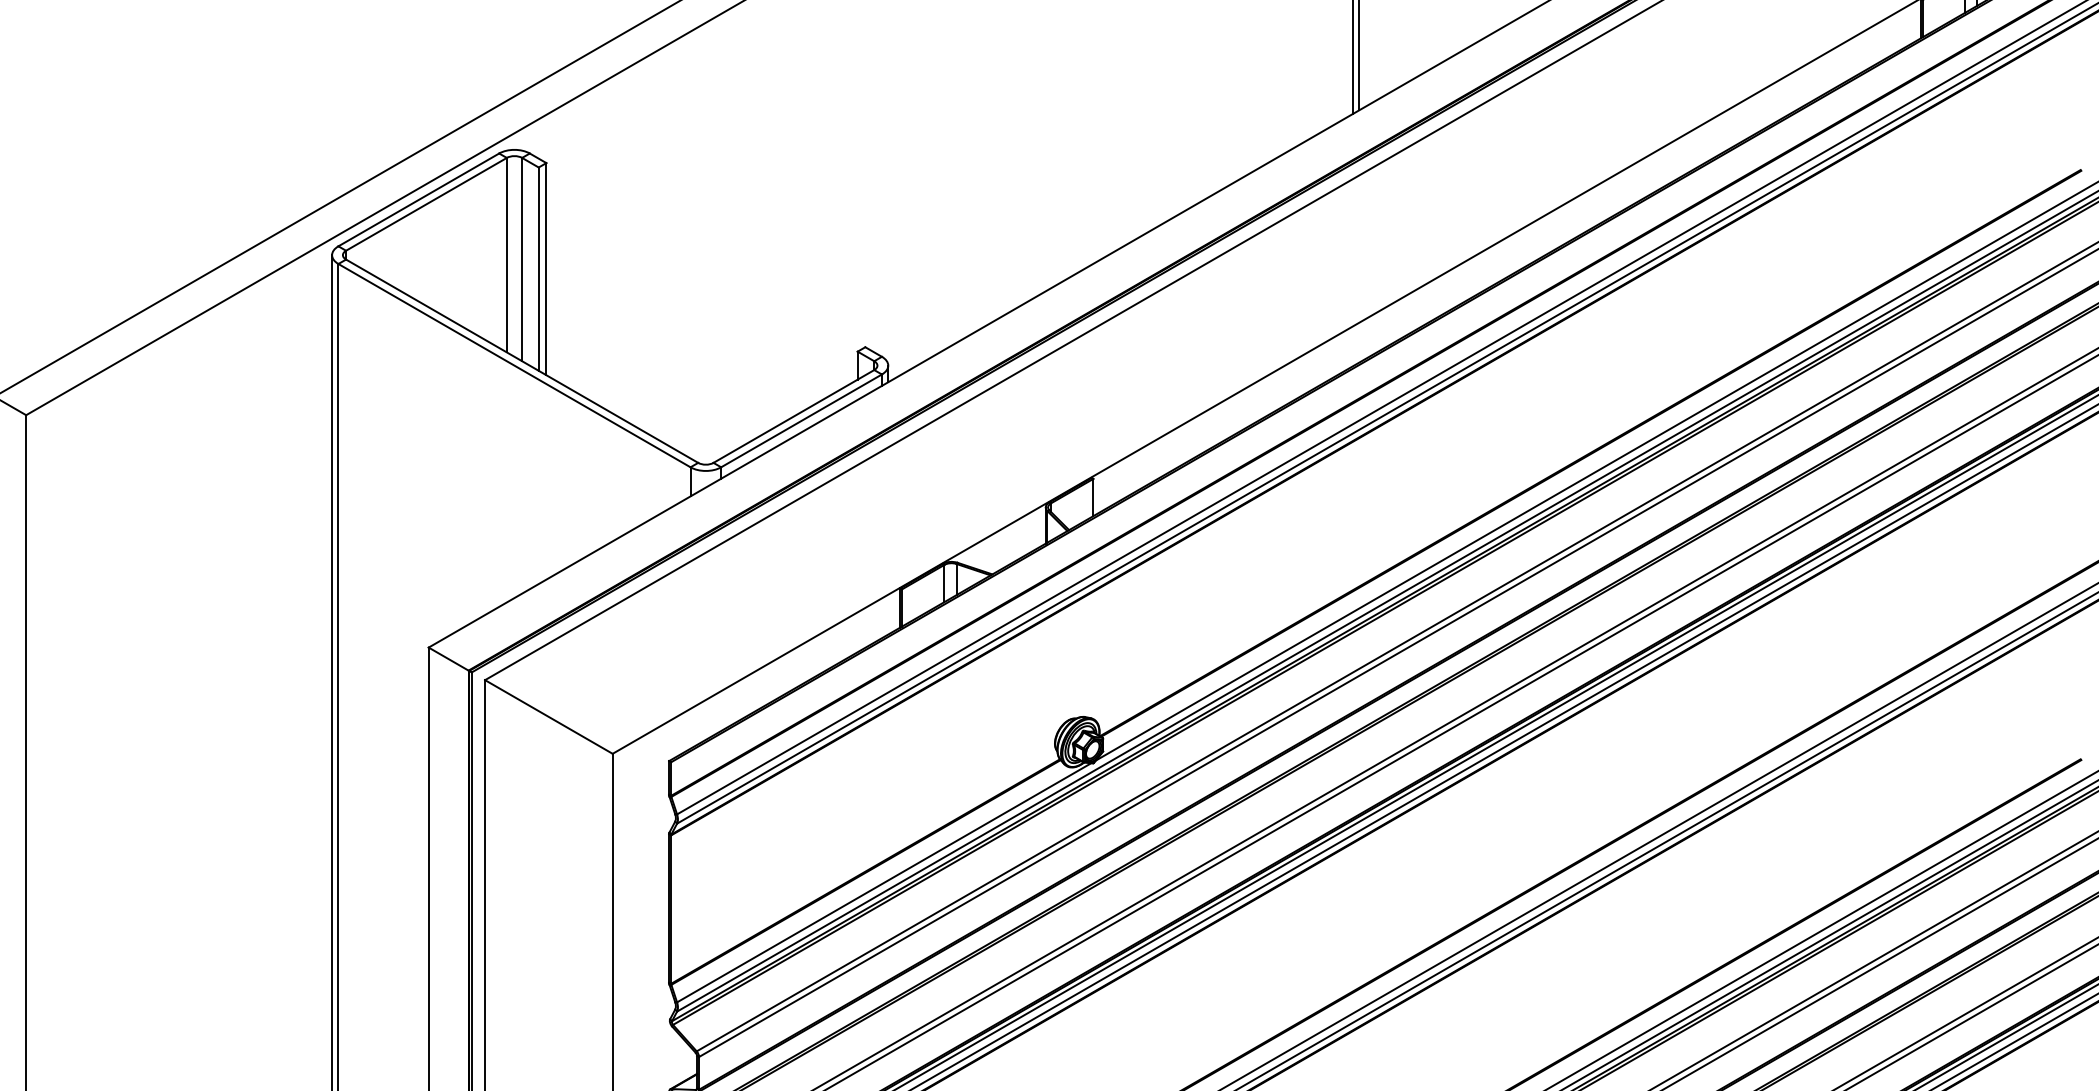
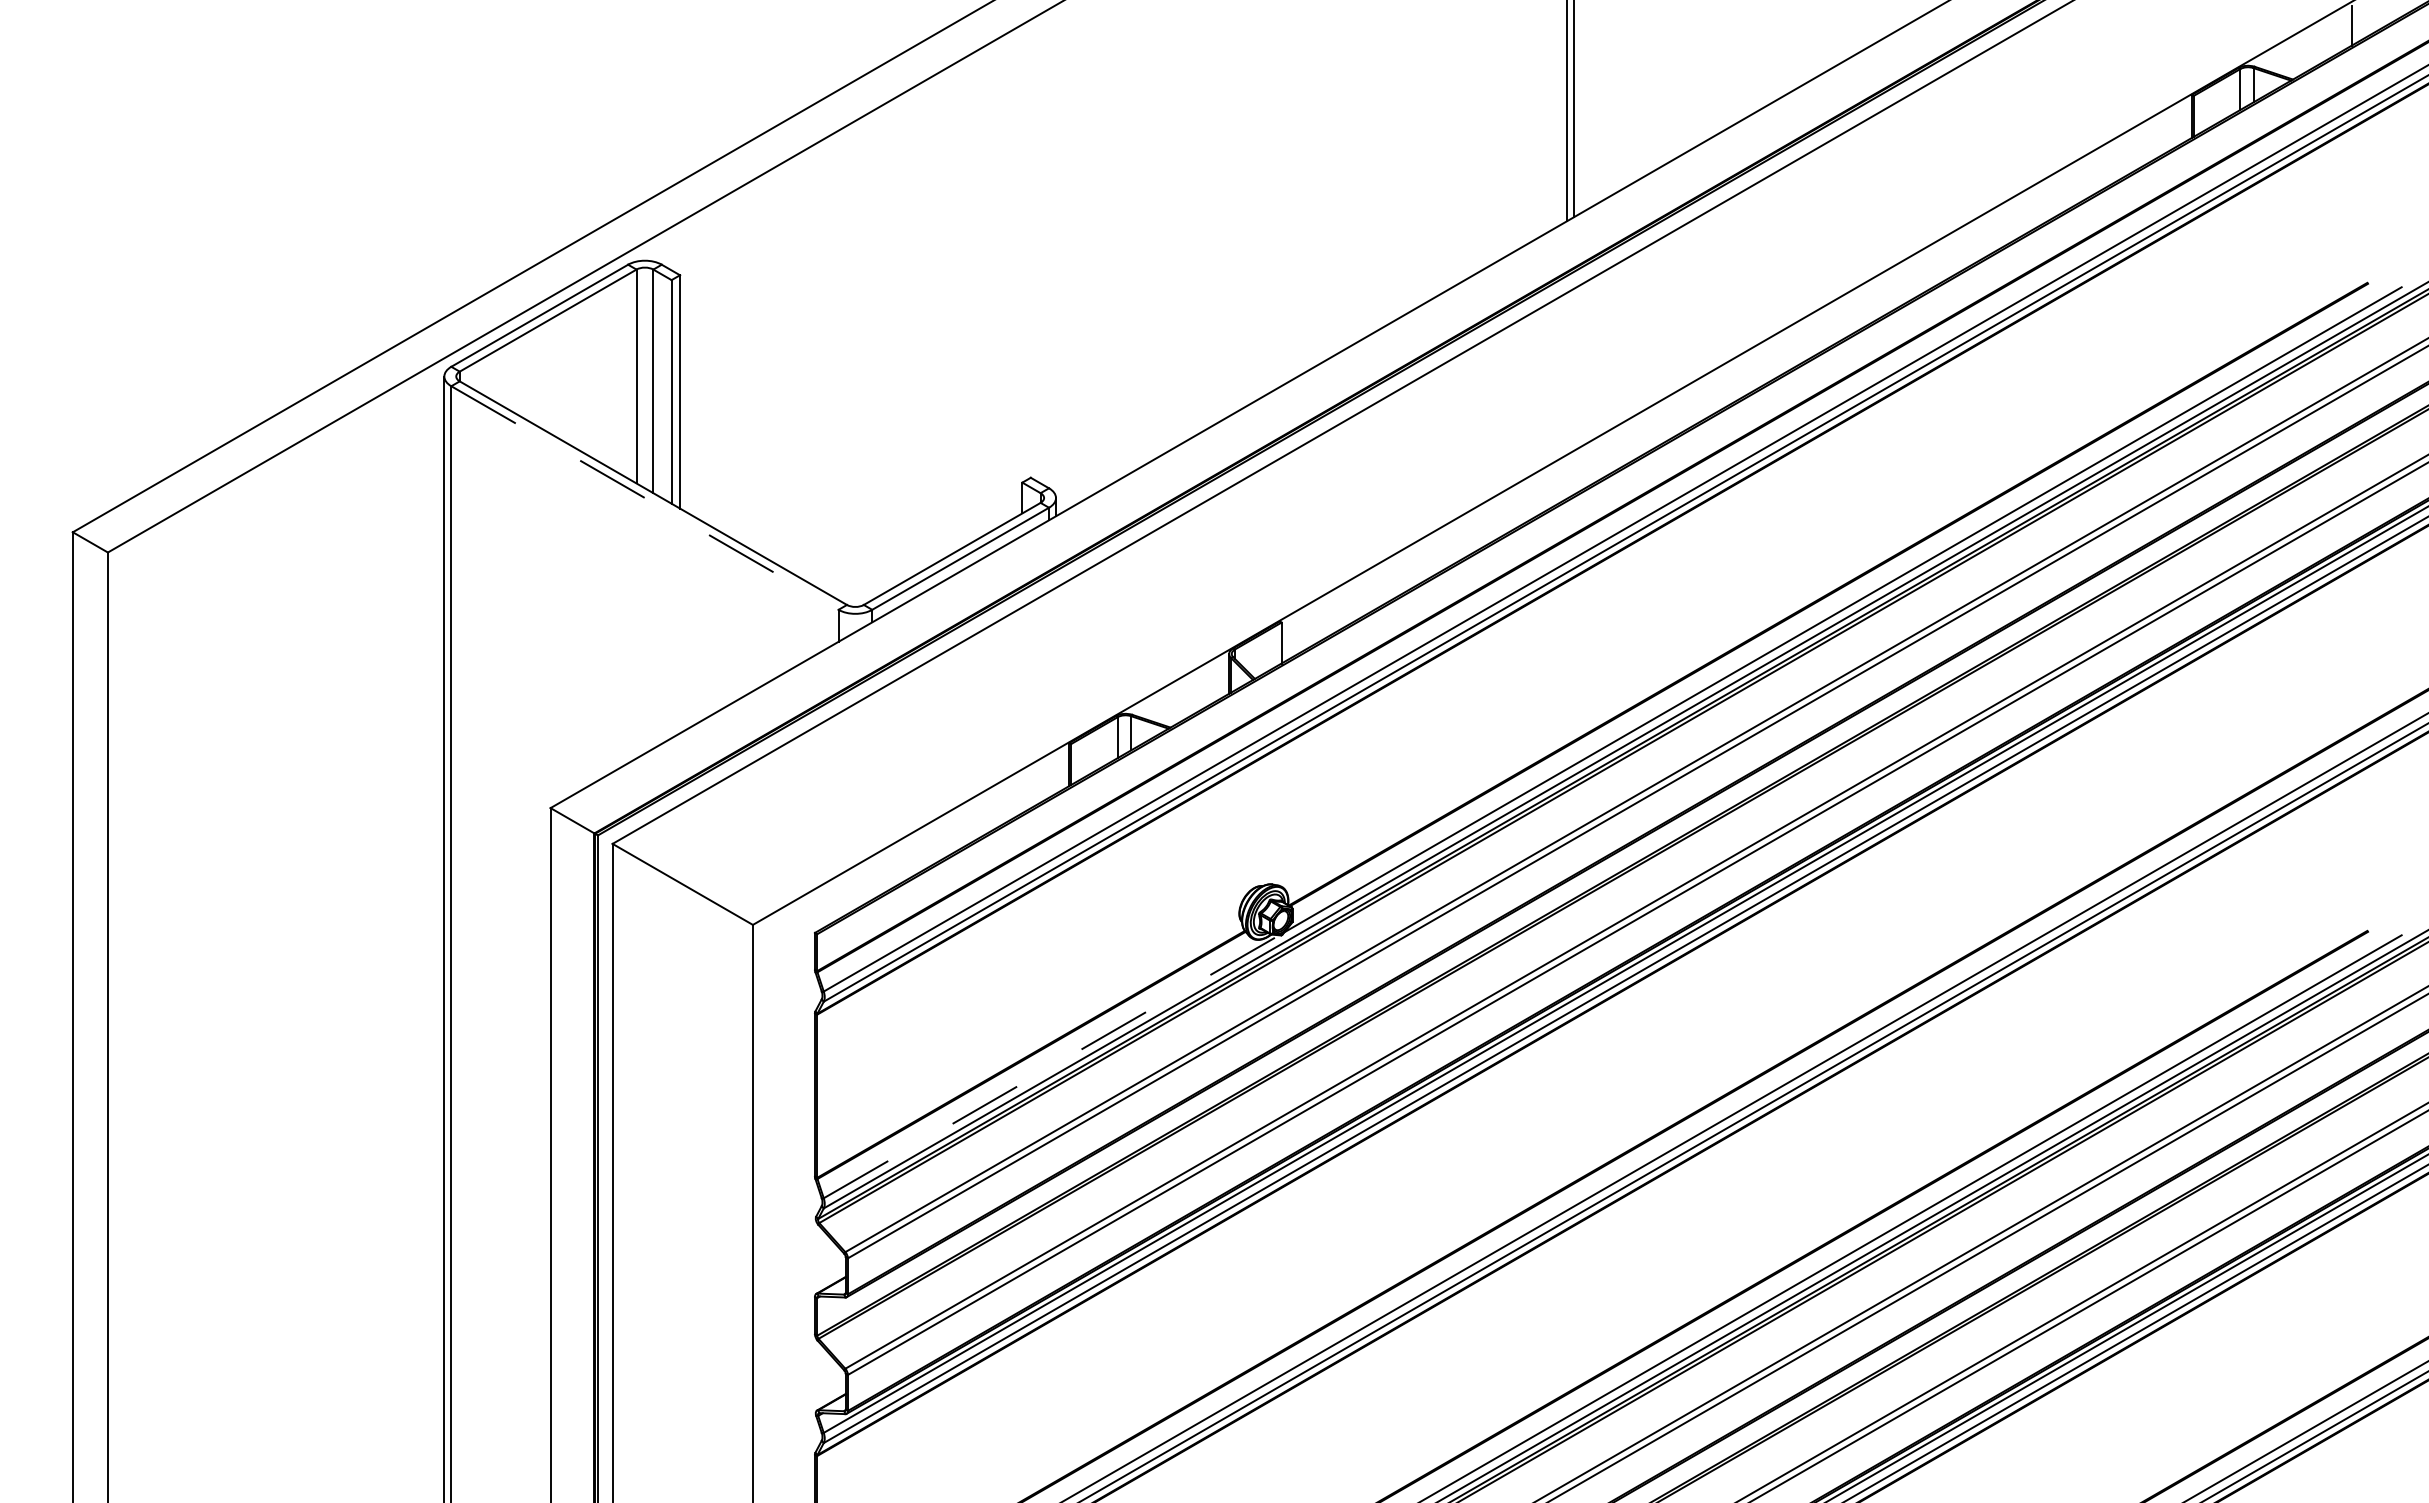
line: (514, 366) -> (644, 498), solid -> dashed
line: (884, 882) -> (1051, 1066), solid -> dashed

